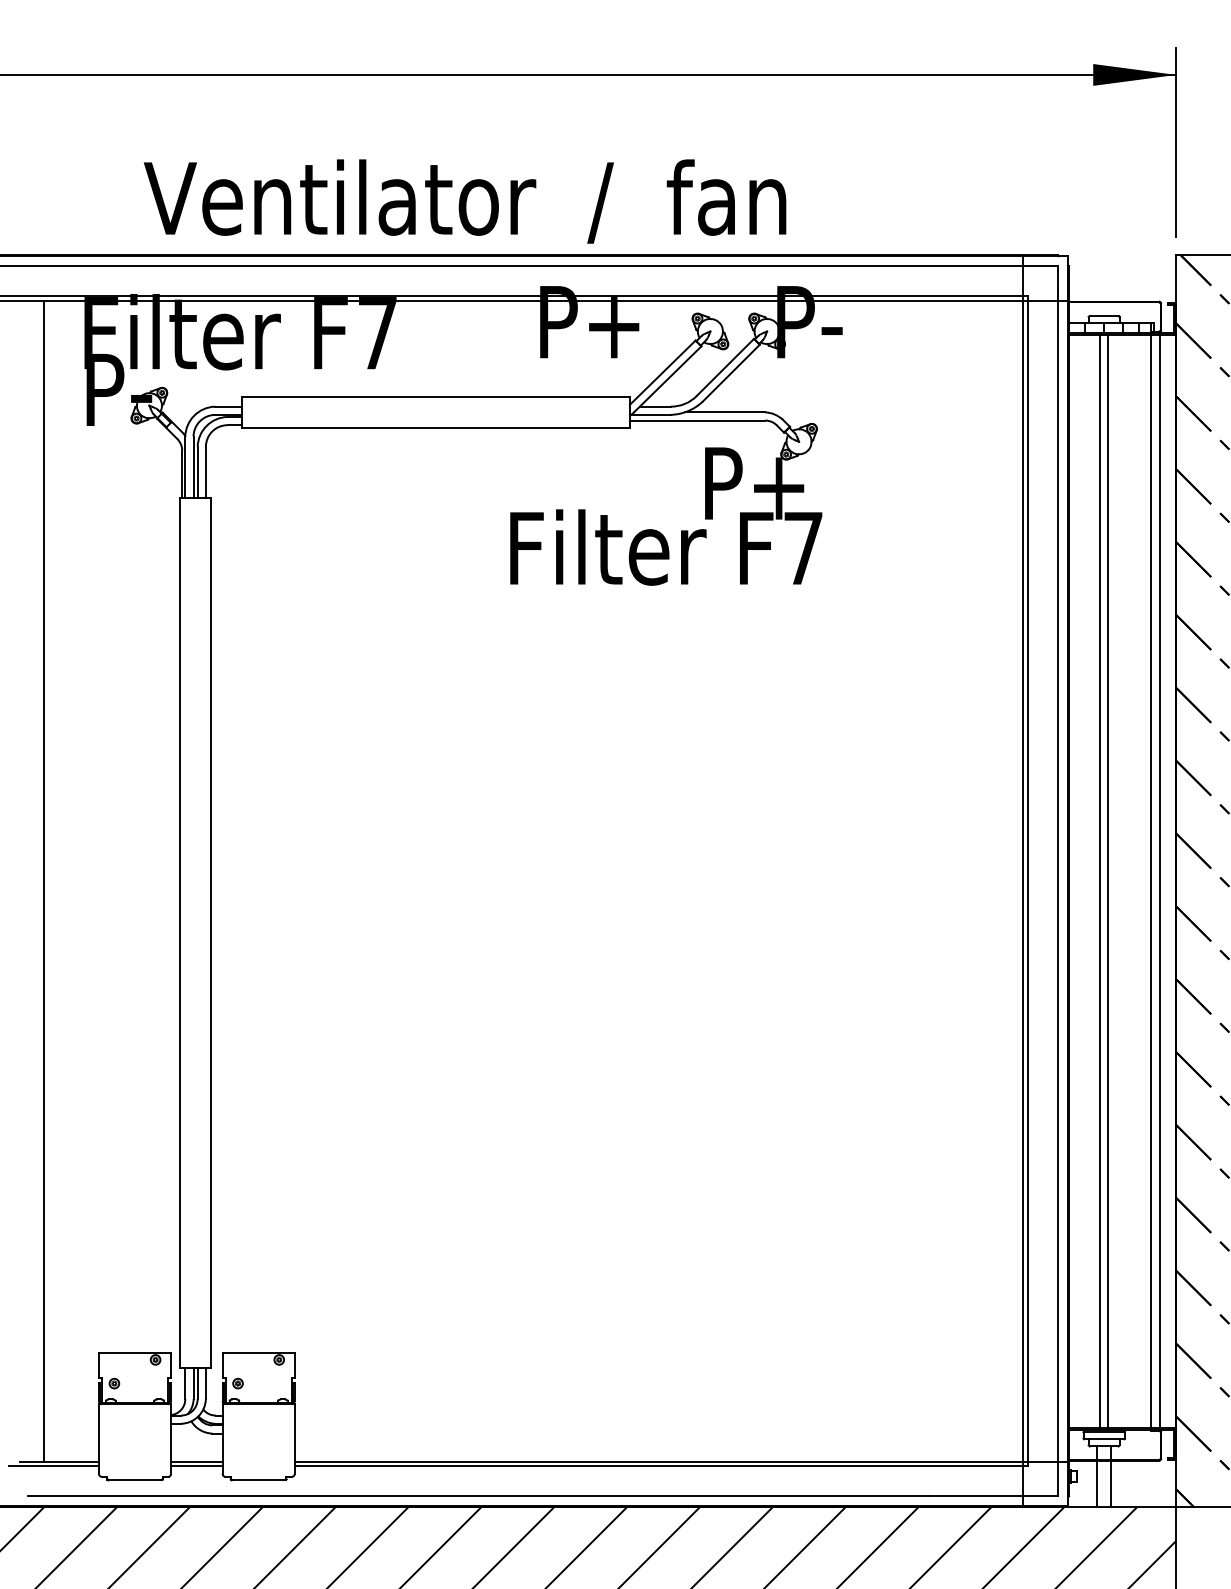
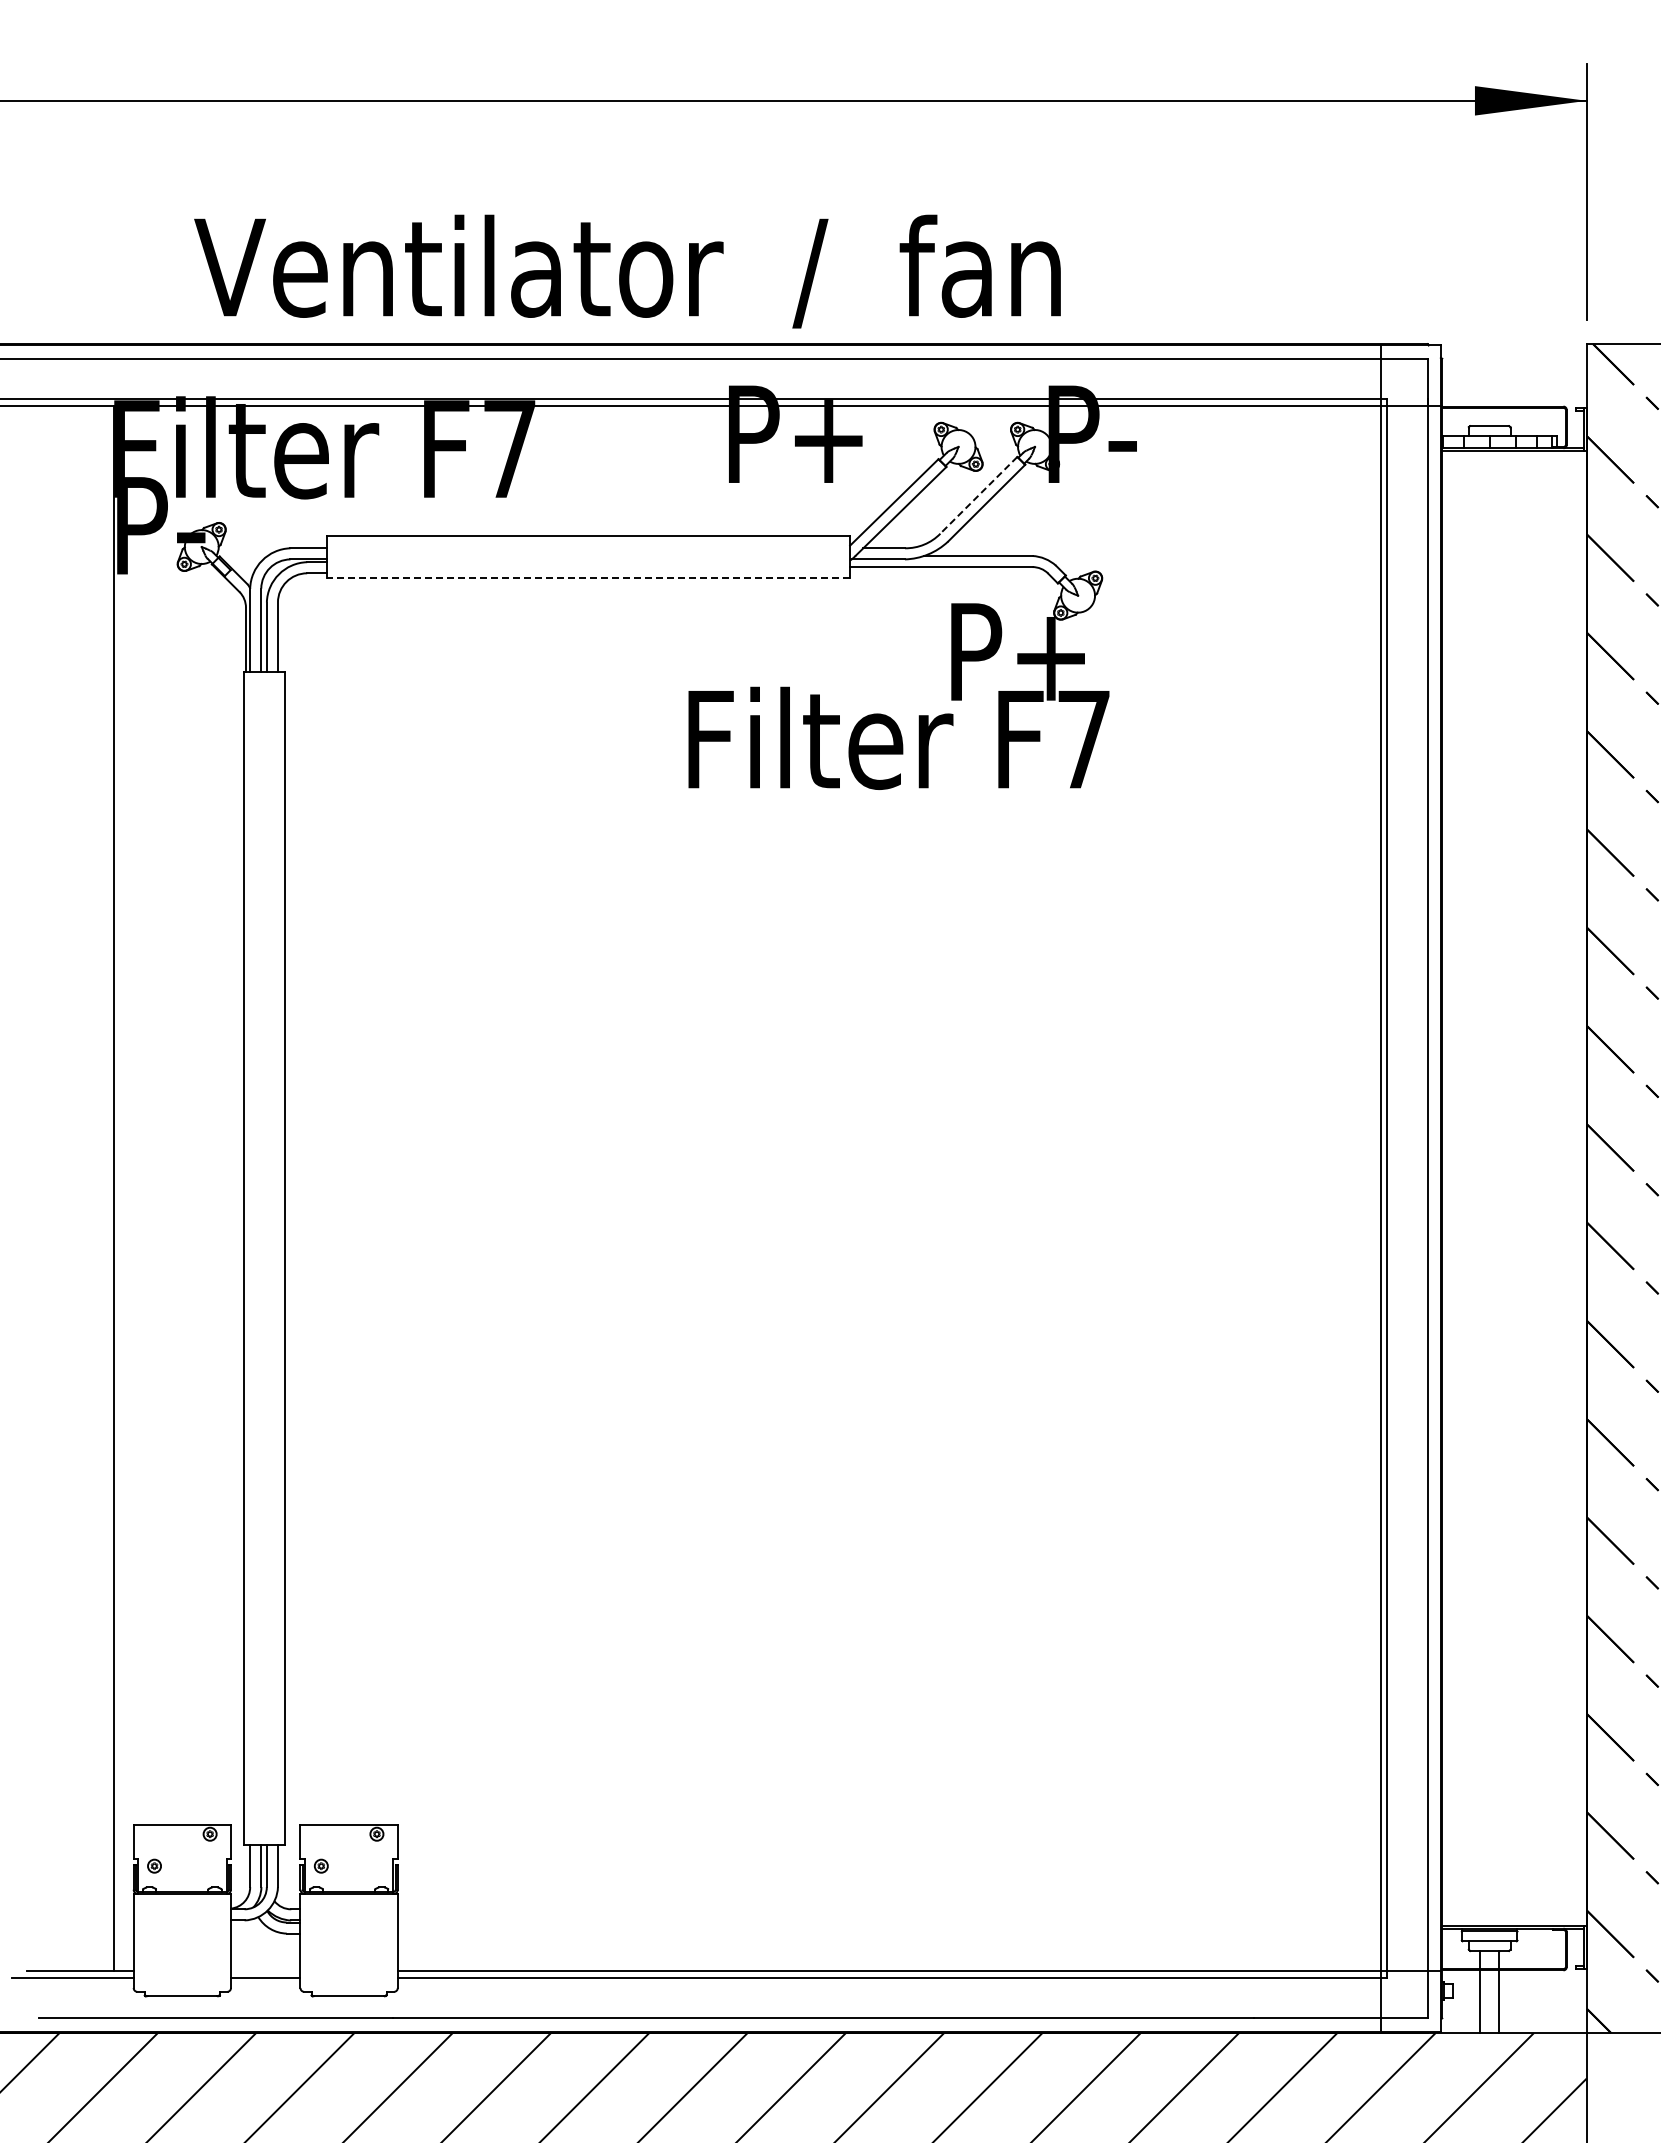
line: (725, 367) -> (978, 495), solid -> dashed
line: (436, 428) -> (588, 577), solid -> dashed
line: (44, 881) -> (114, 1188), moved
line: (1099, 881) -> (1483, 1188), removed
line: (1108, 881) -> (1495, 1188), removed
line: (1151, 881) -> (1553, 1188), removed
line: (1160, 881) -> (1565, 1188), removed
line: (196, 1461) -> (265, 1971), removed

